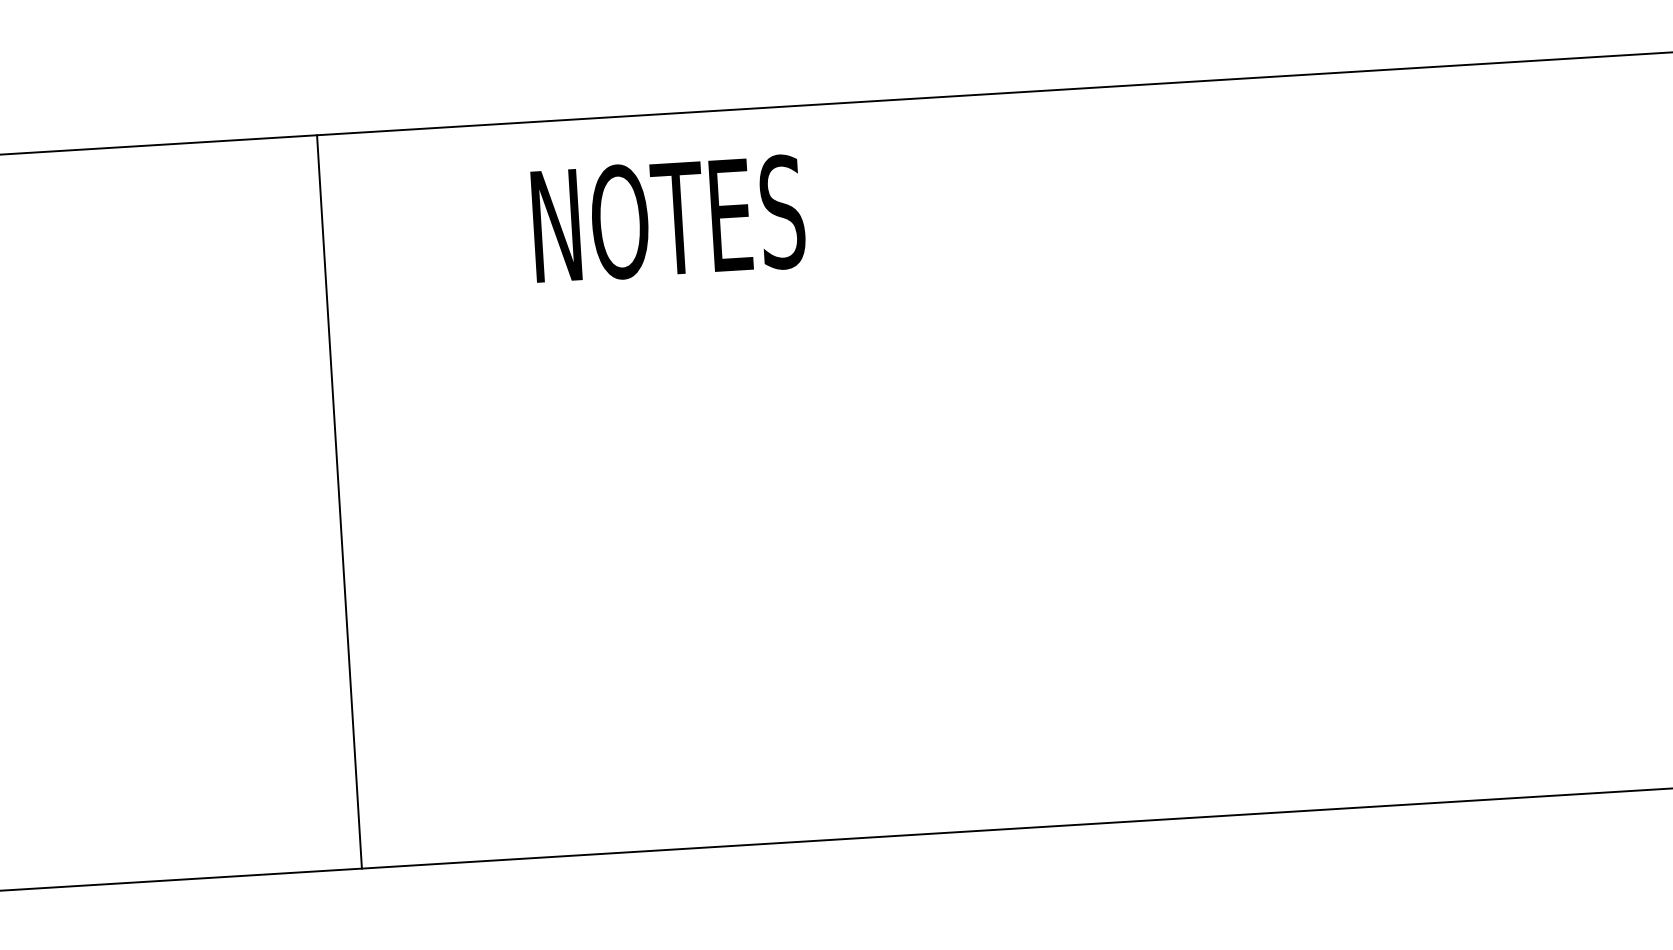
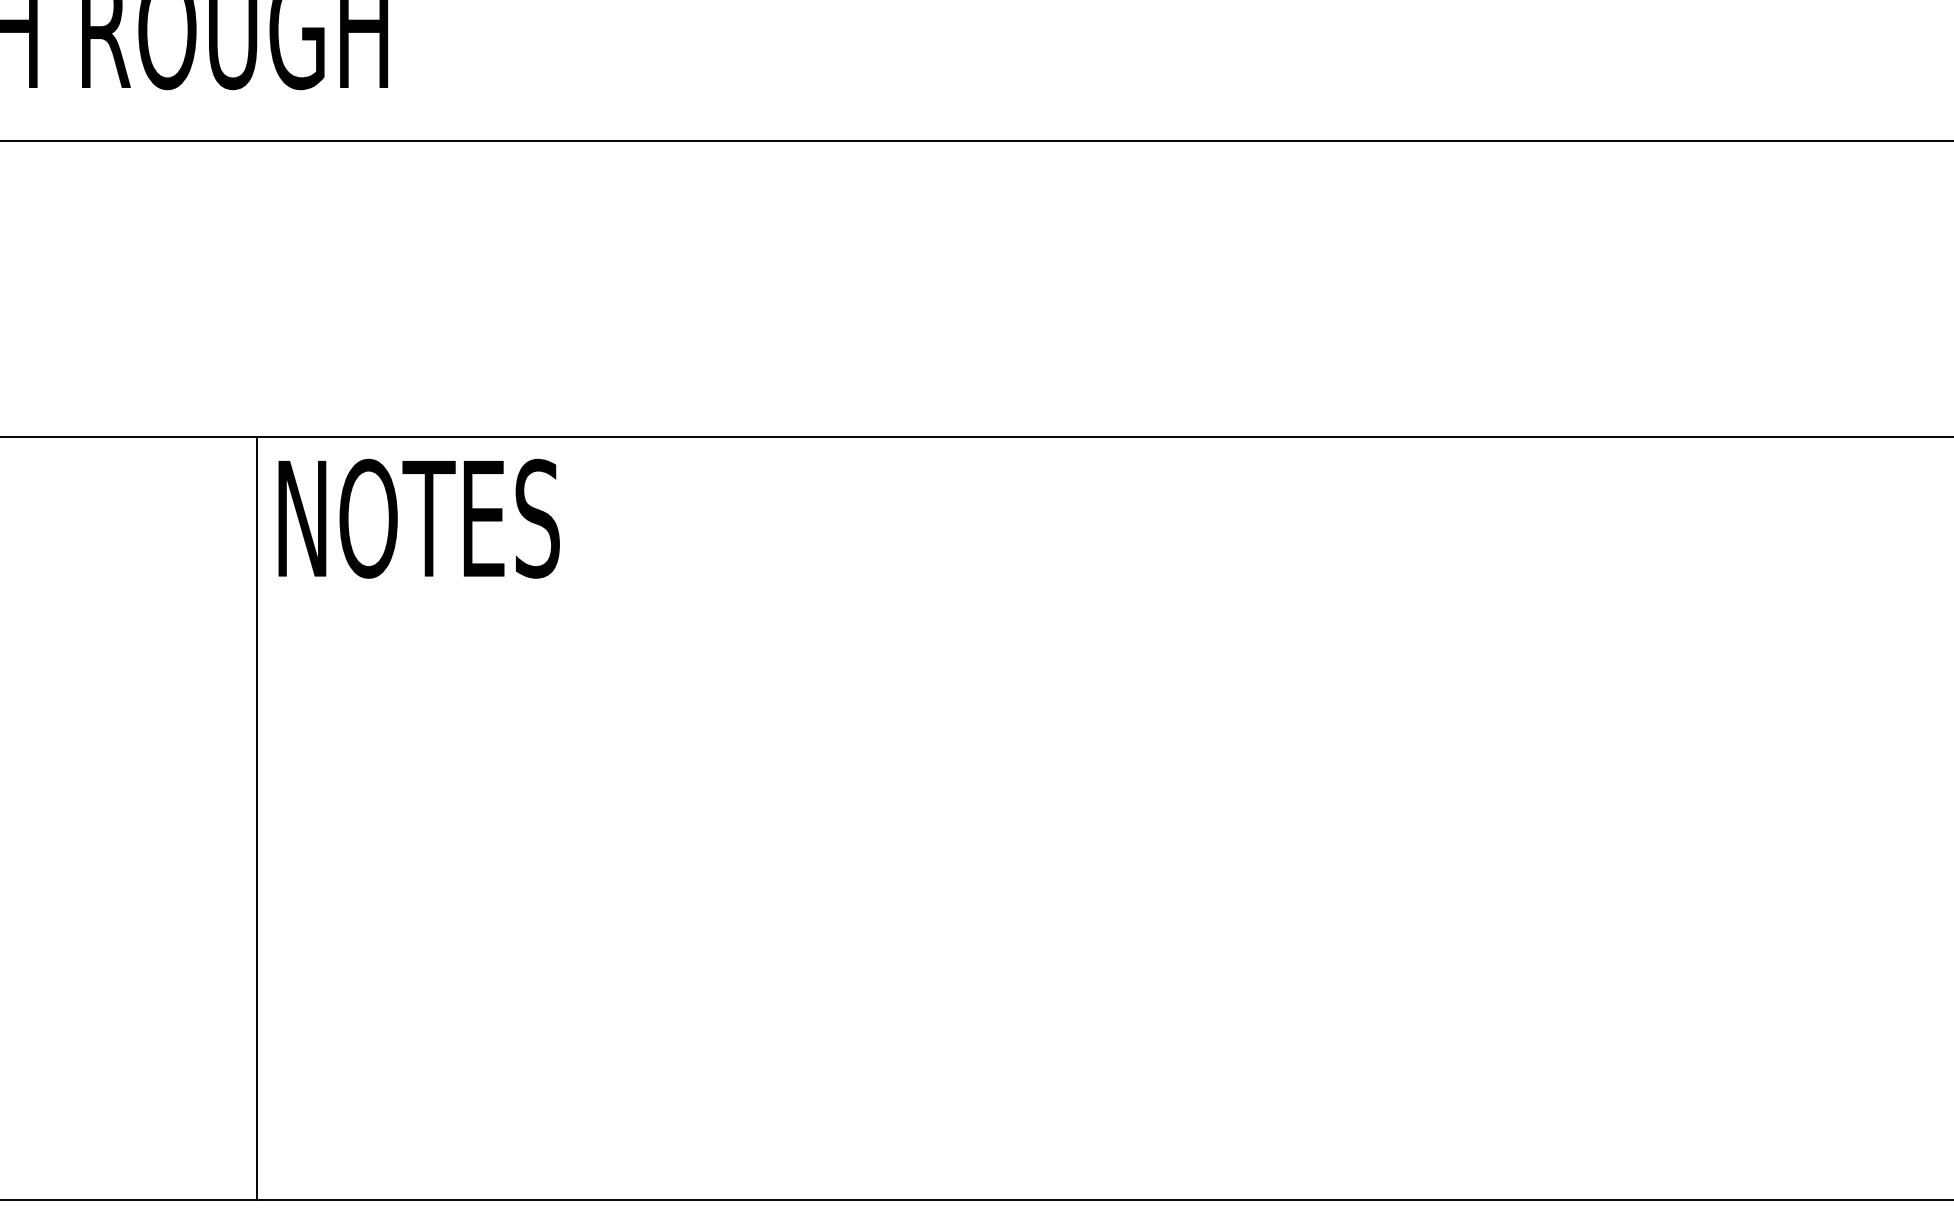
text: (668, 218) -> (418, 518), moved
line: (339, 501) -> (256, 817), moved

